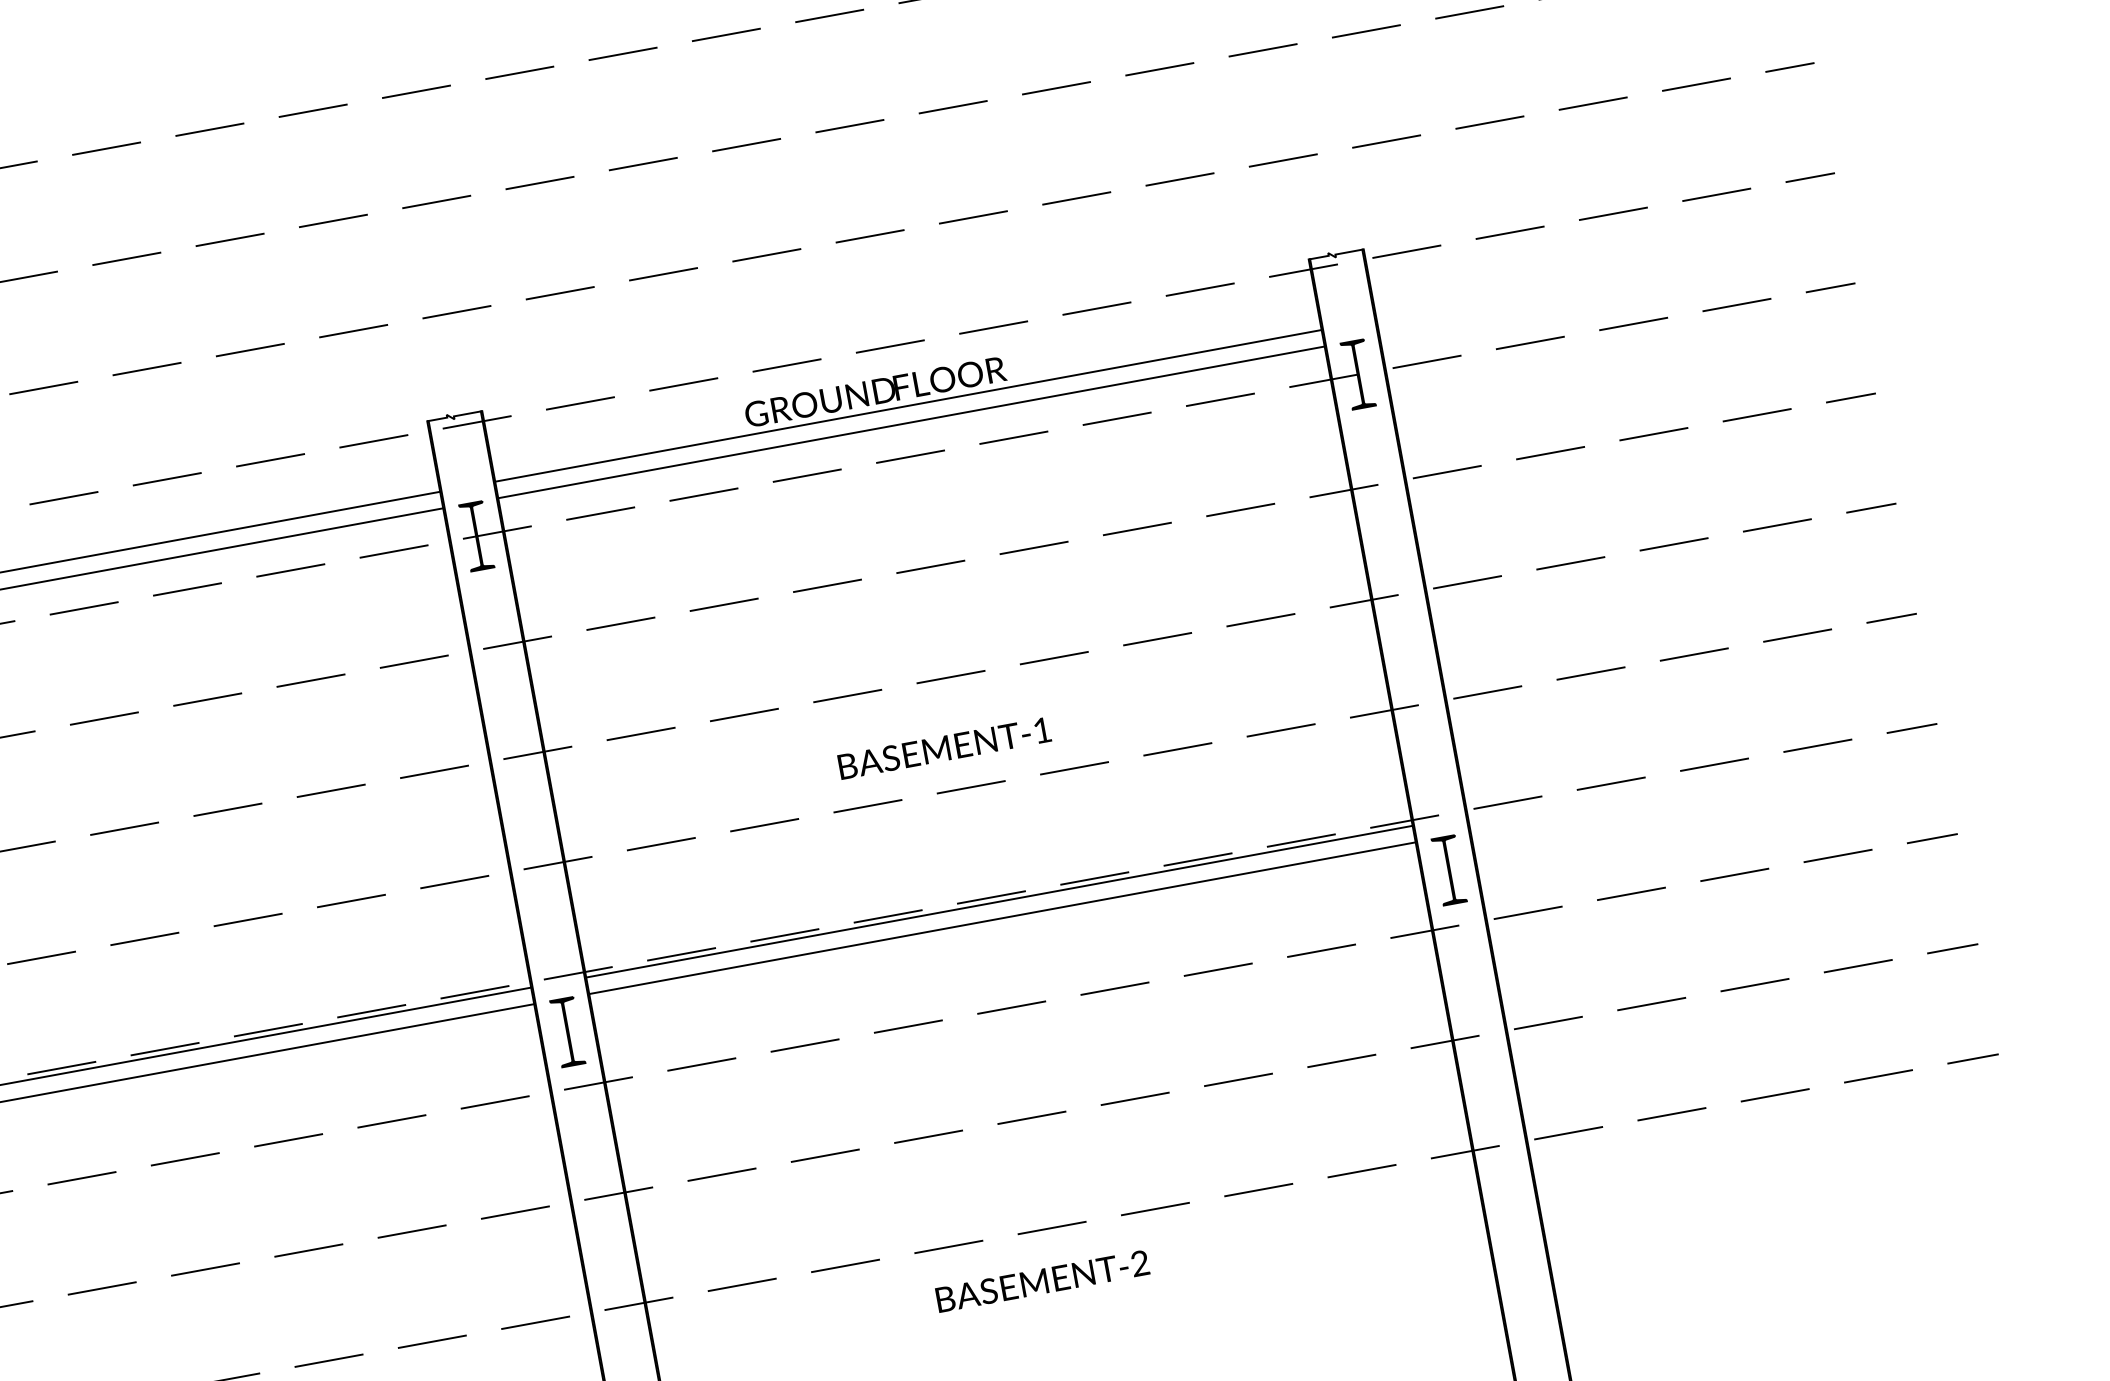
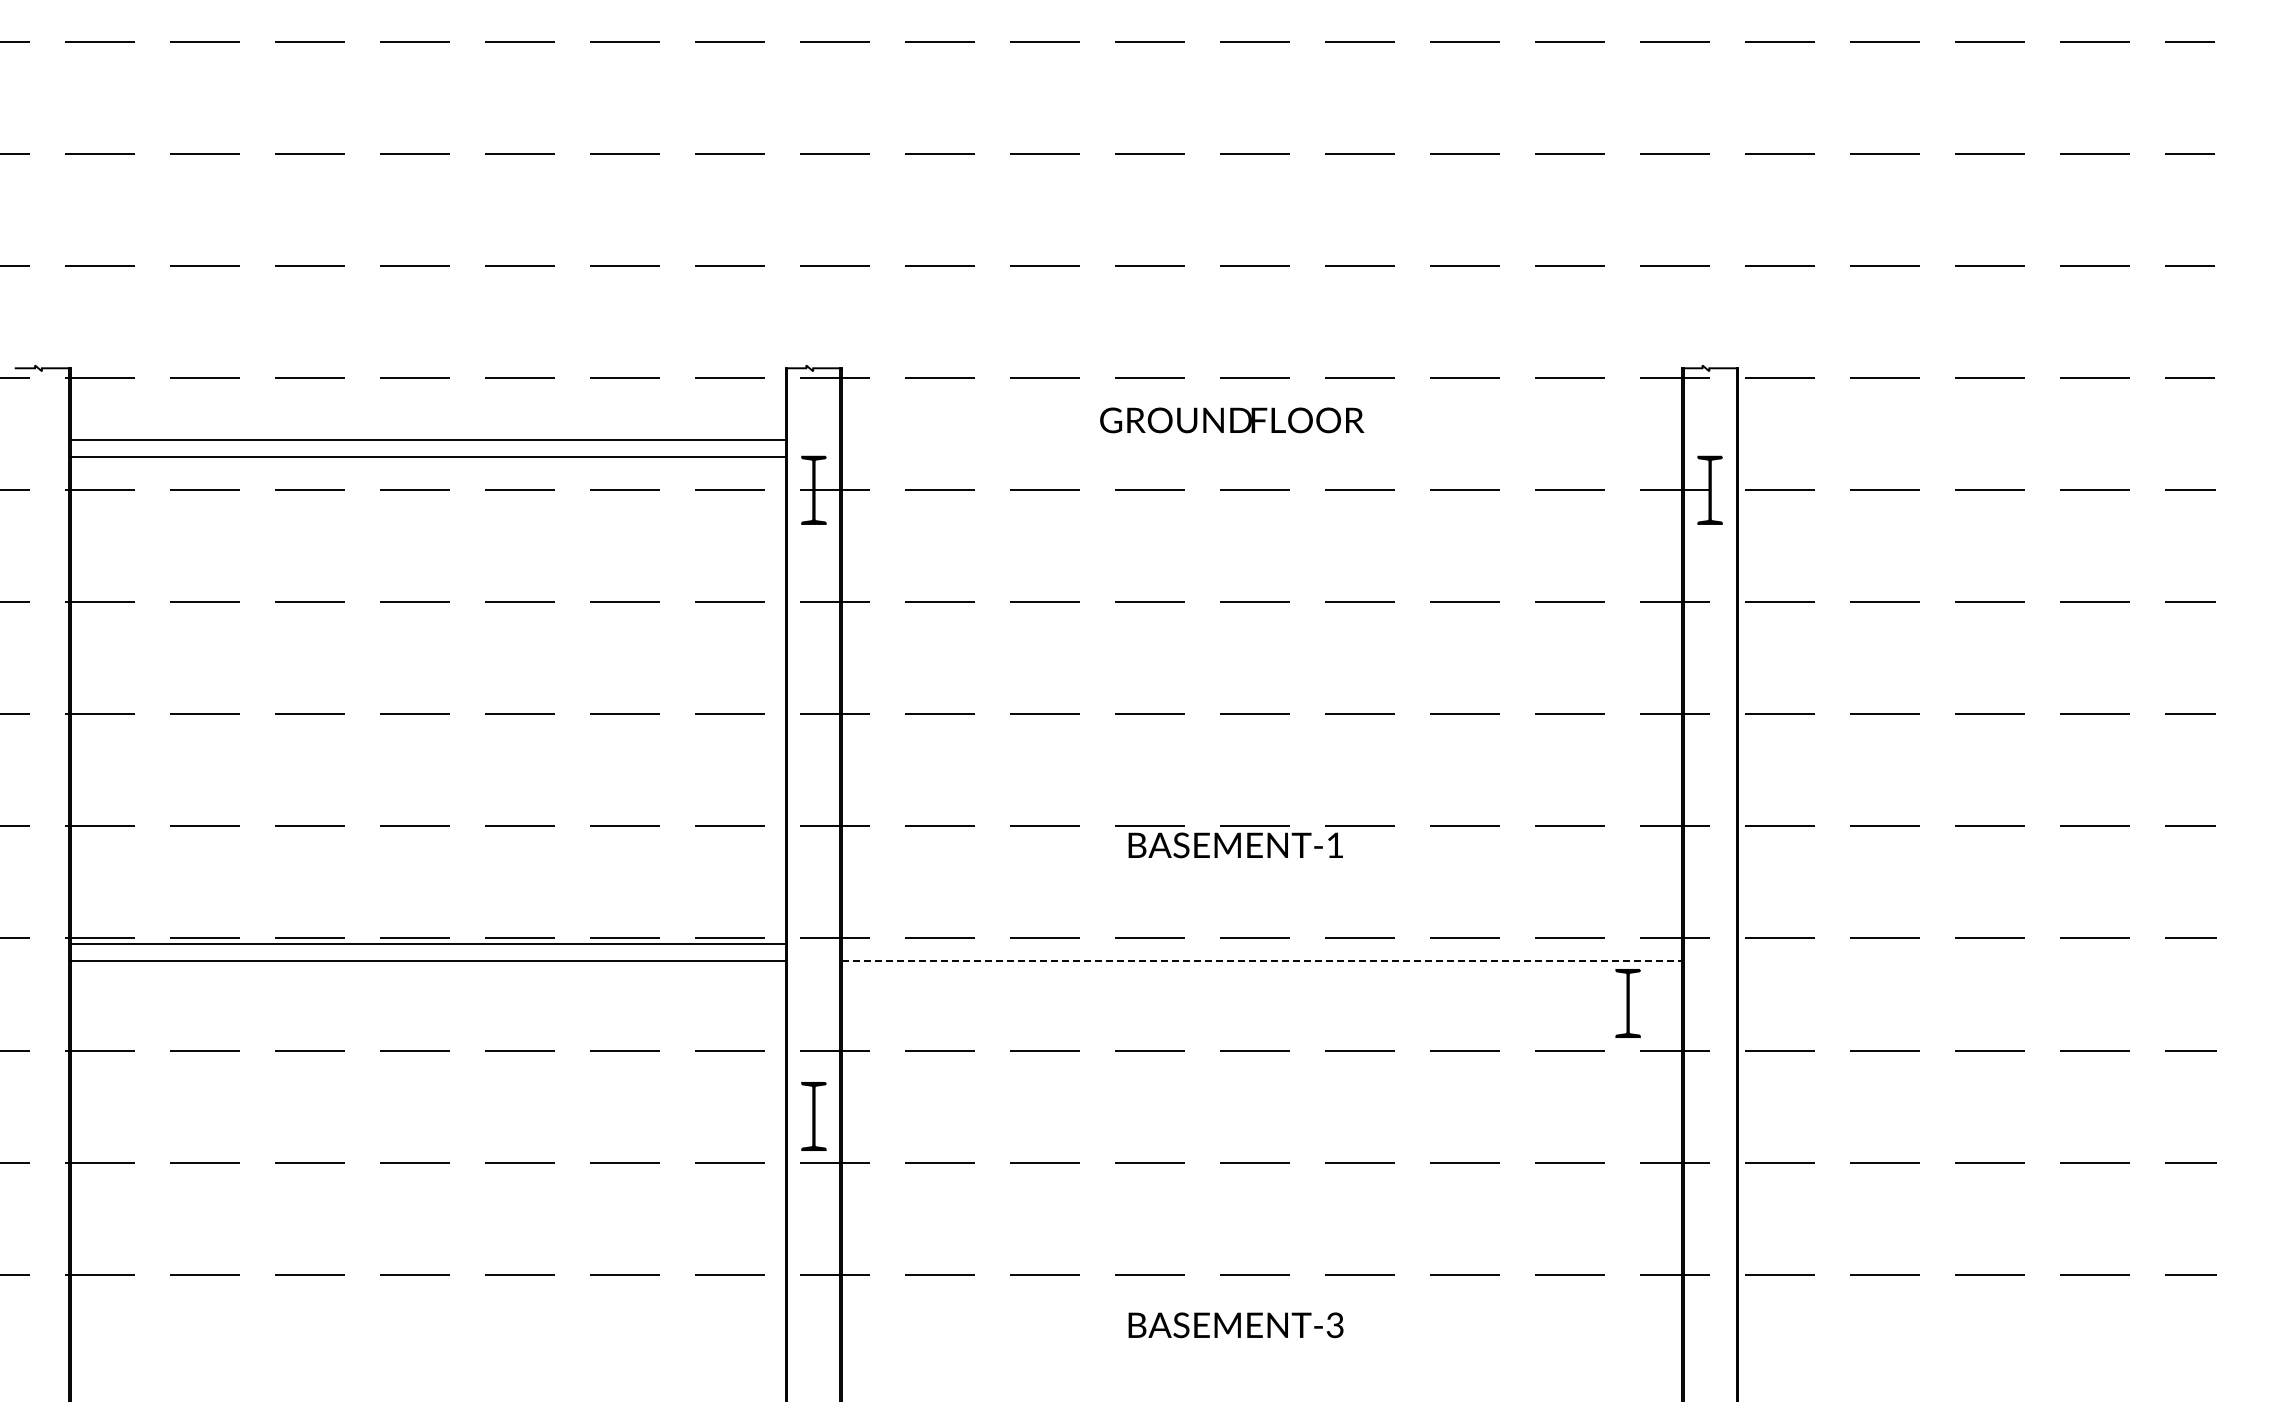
line: (907, 405) -> (1261, 439), removed
line: (910, 422) -> (1261, 456), removed
text: (944, 748) -> (1235, 845), moved
part: (1448, 870) -> (1627, 1003), moved
line: (998, 902) -> (1261, 944), removed
line: (1002, 917) -> (1262, 960), solid -> dashed
part: (567, 1032) -> (813, 1116), moved
text: (1139, 1265) -> (1334, 1327), BASEMENT-2 -> BASEMENT-3

